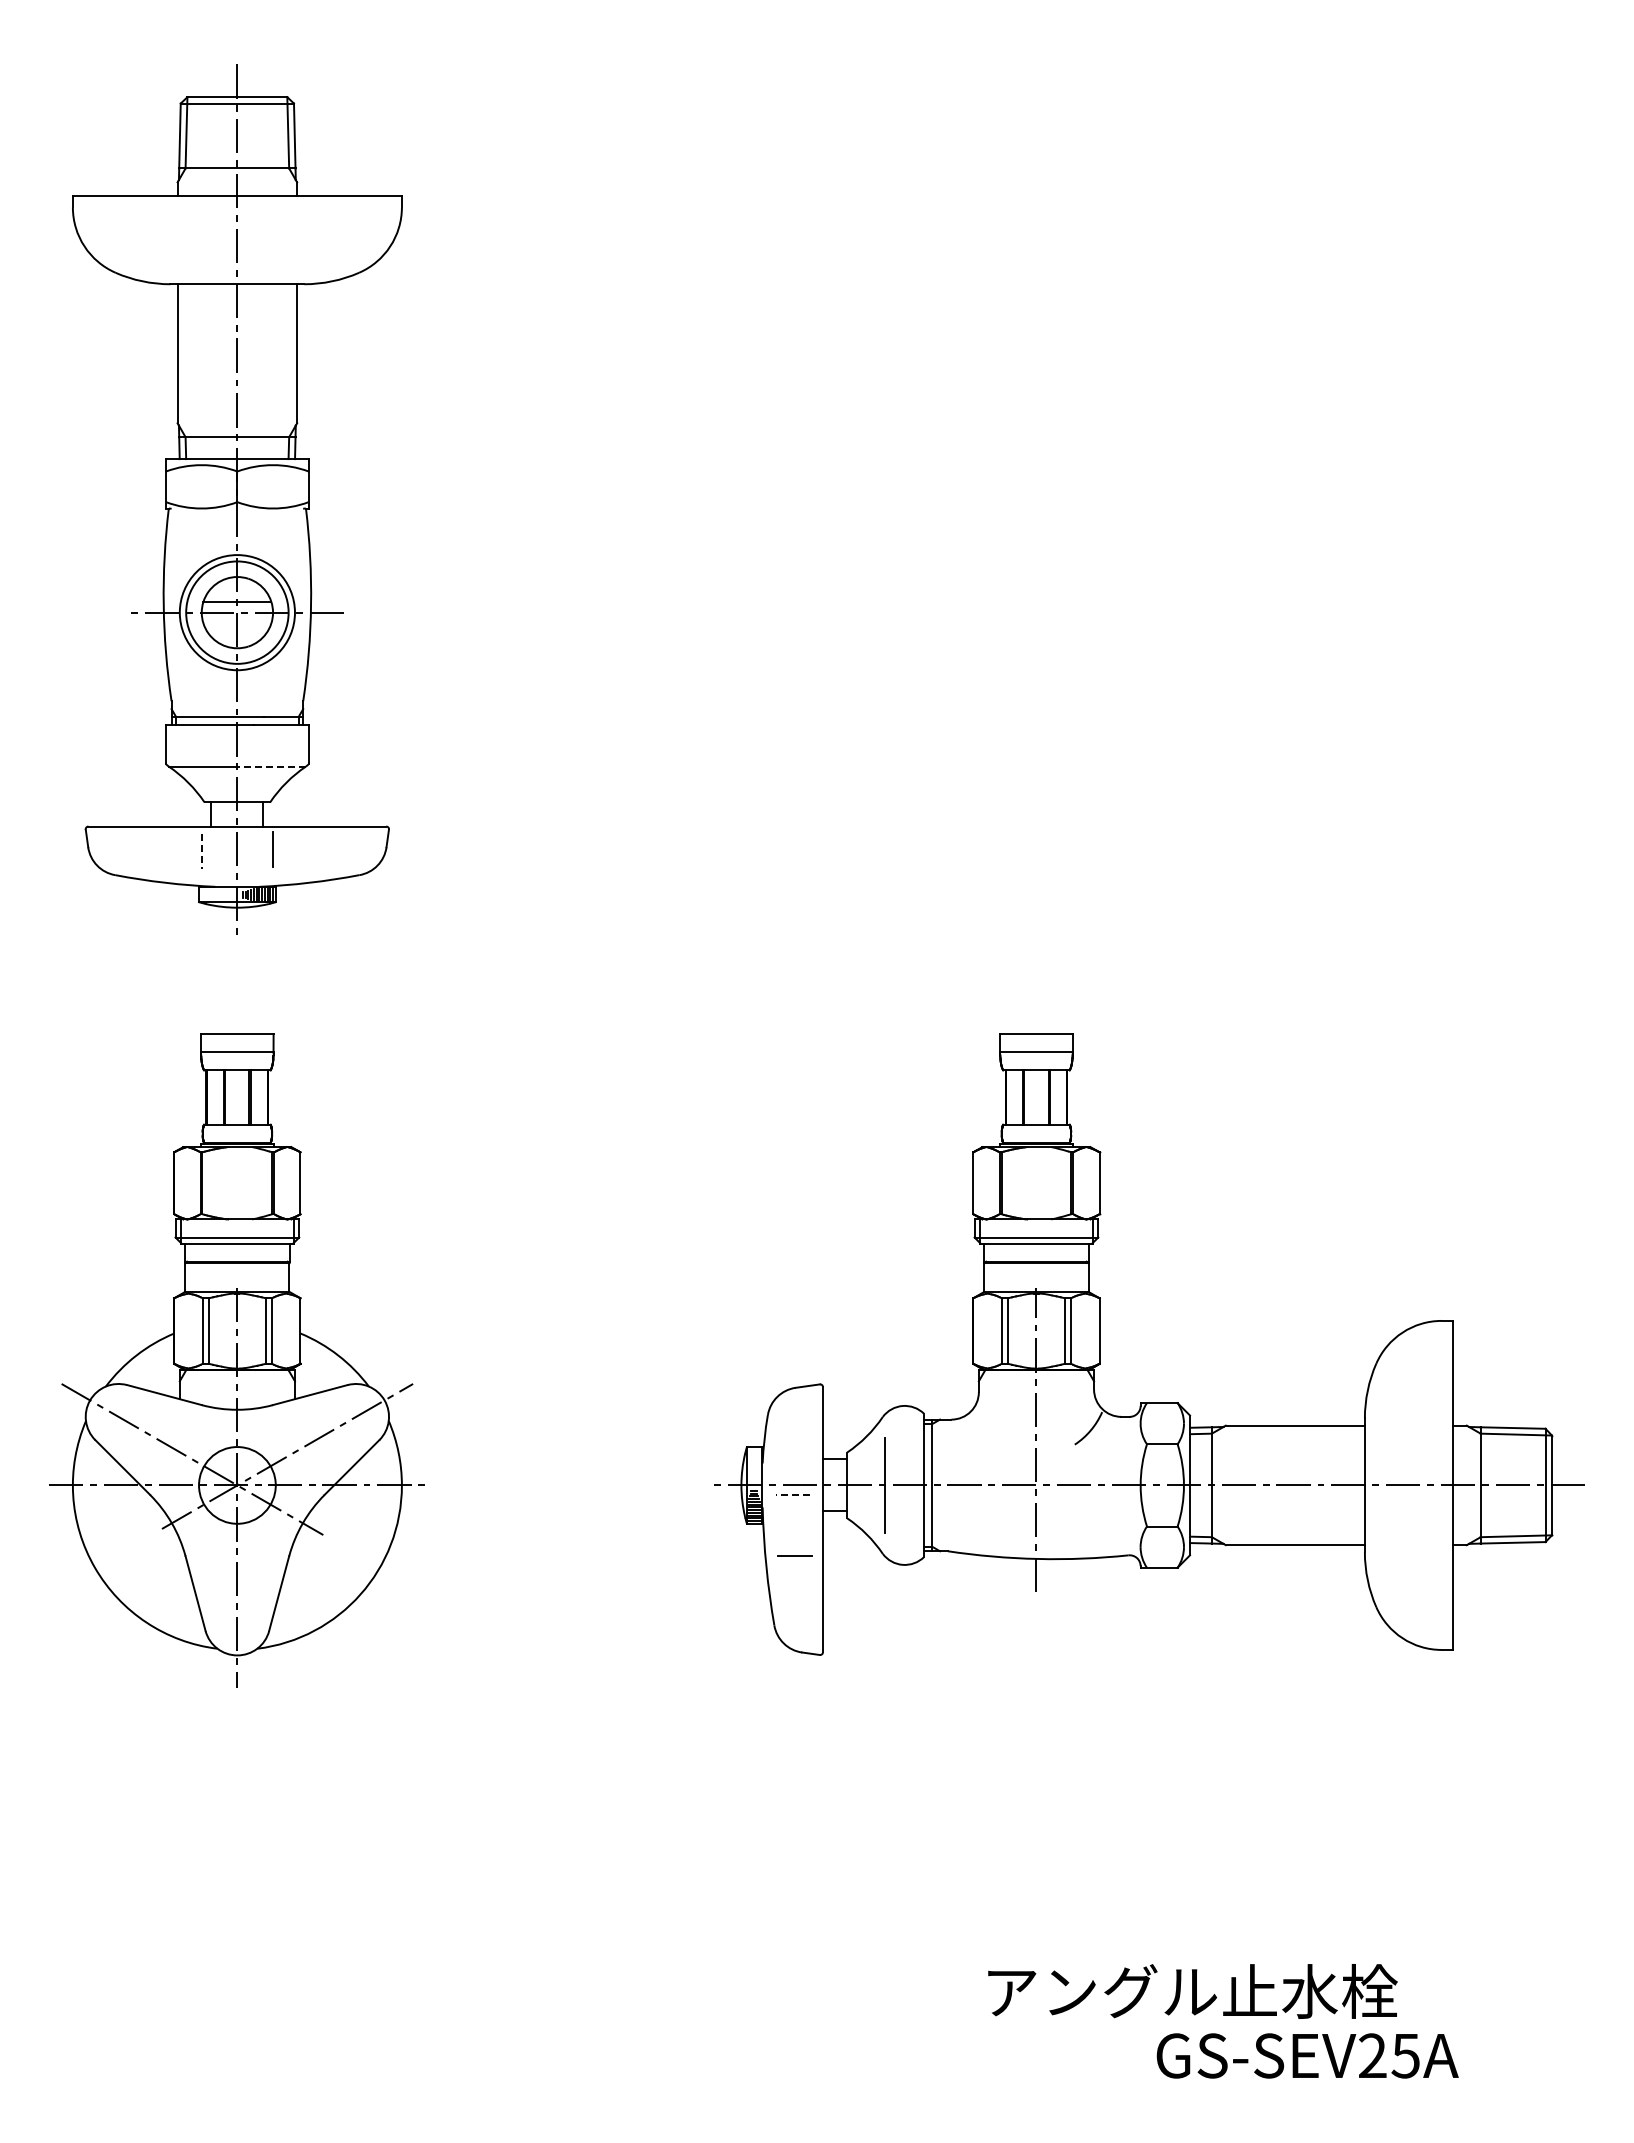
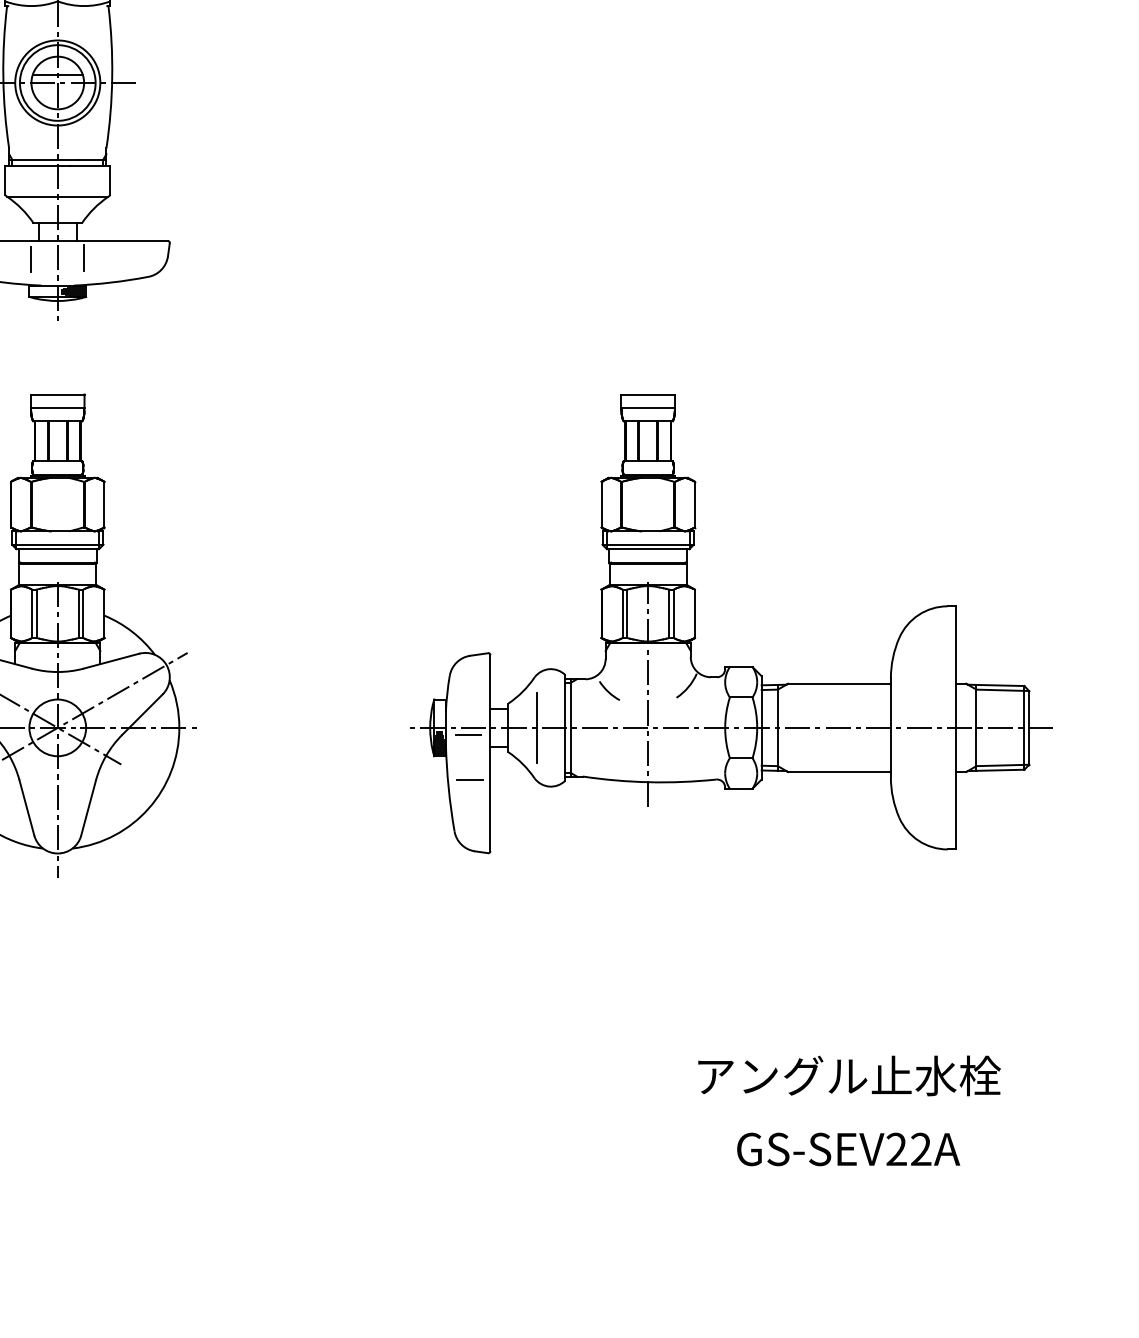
line: (271, 766) -> (82, 196), dashed -> solid
line: (201, 851) -> (31, 259), dashed -> solid
arc: (983, 1436) -> (609, 691), added
line: (792, 1494) -> (467, 734), dashed -> solid
text: (1192, 1991) -> (849, 1075), moved
text: (1405, 2055) -> (920, 1149), GS-SEV25A -> GS-SEV22A

